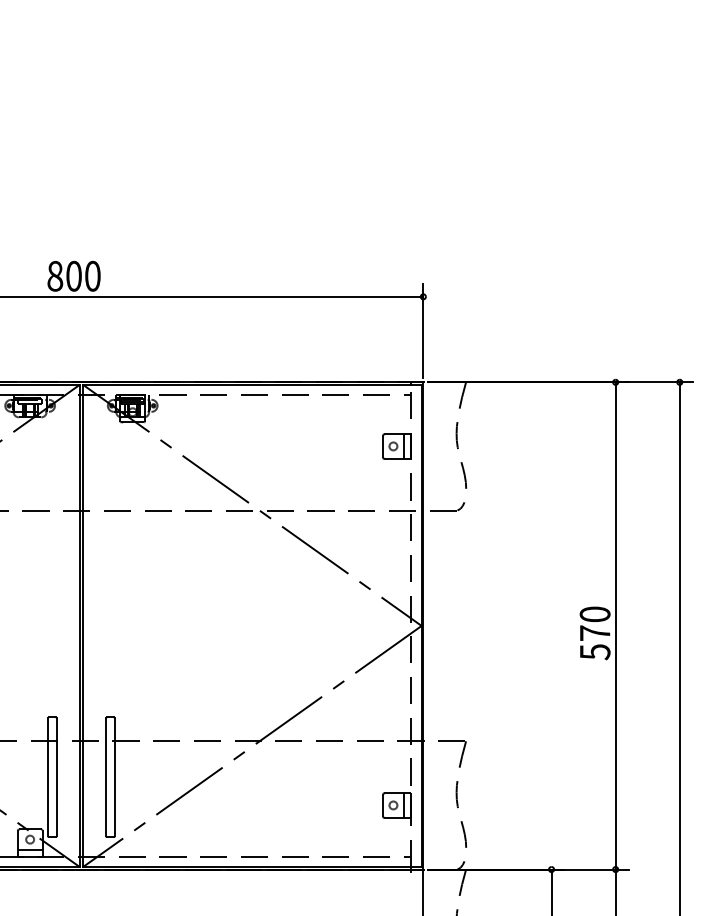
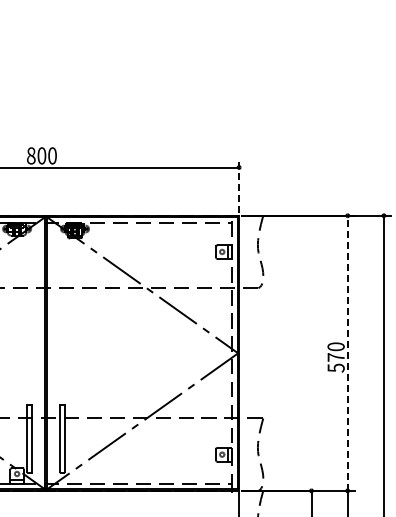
line: (424, 330) -> (239, 186), solid -> dashed
line: (615, 626) -> (347, 353), solid -> dashed

